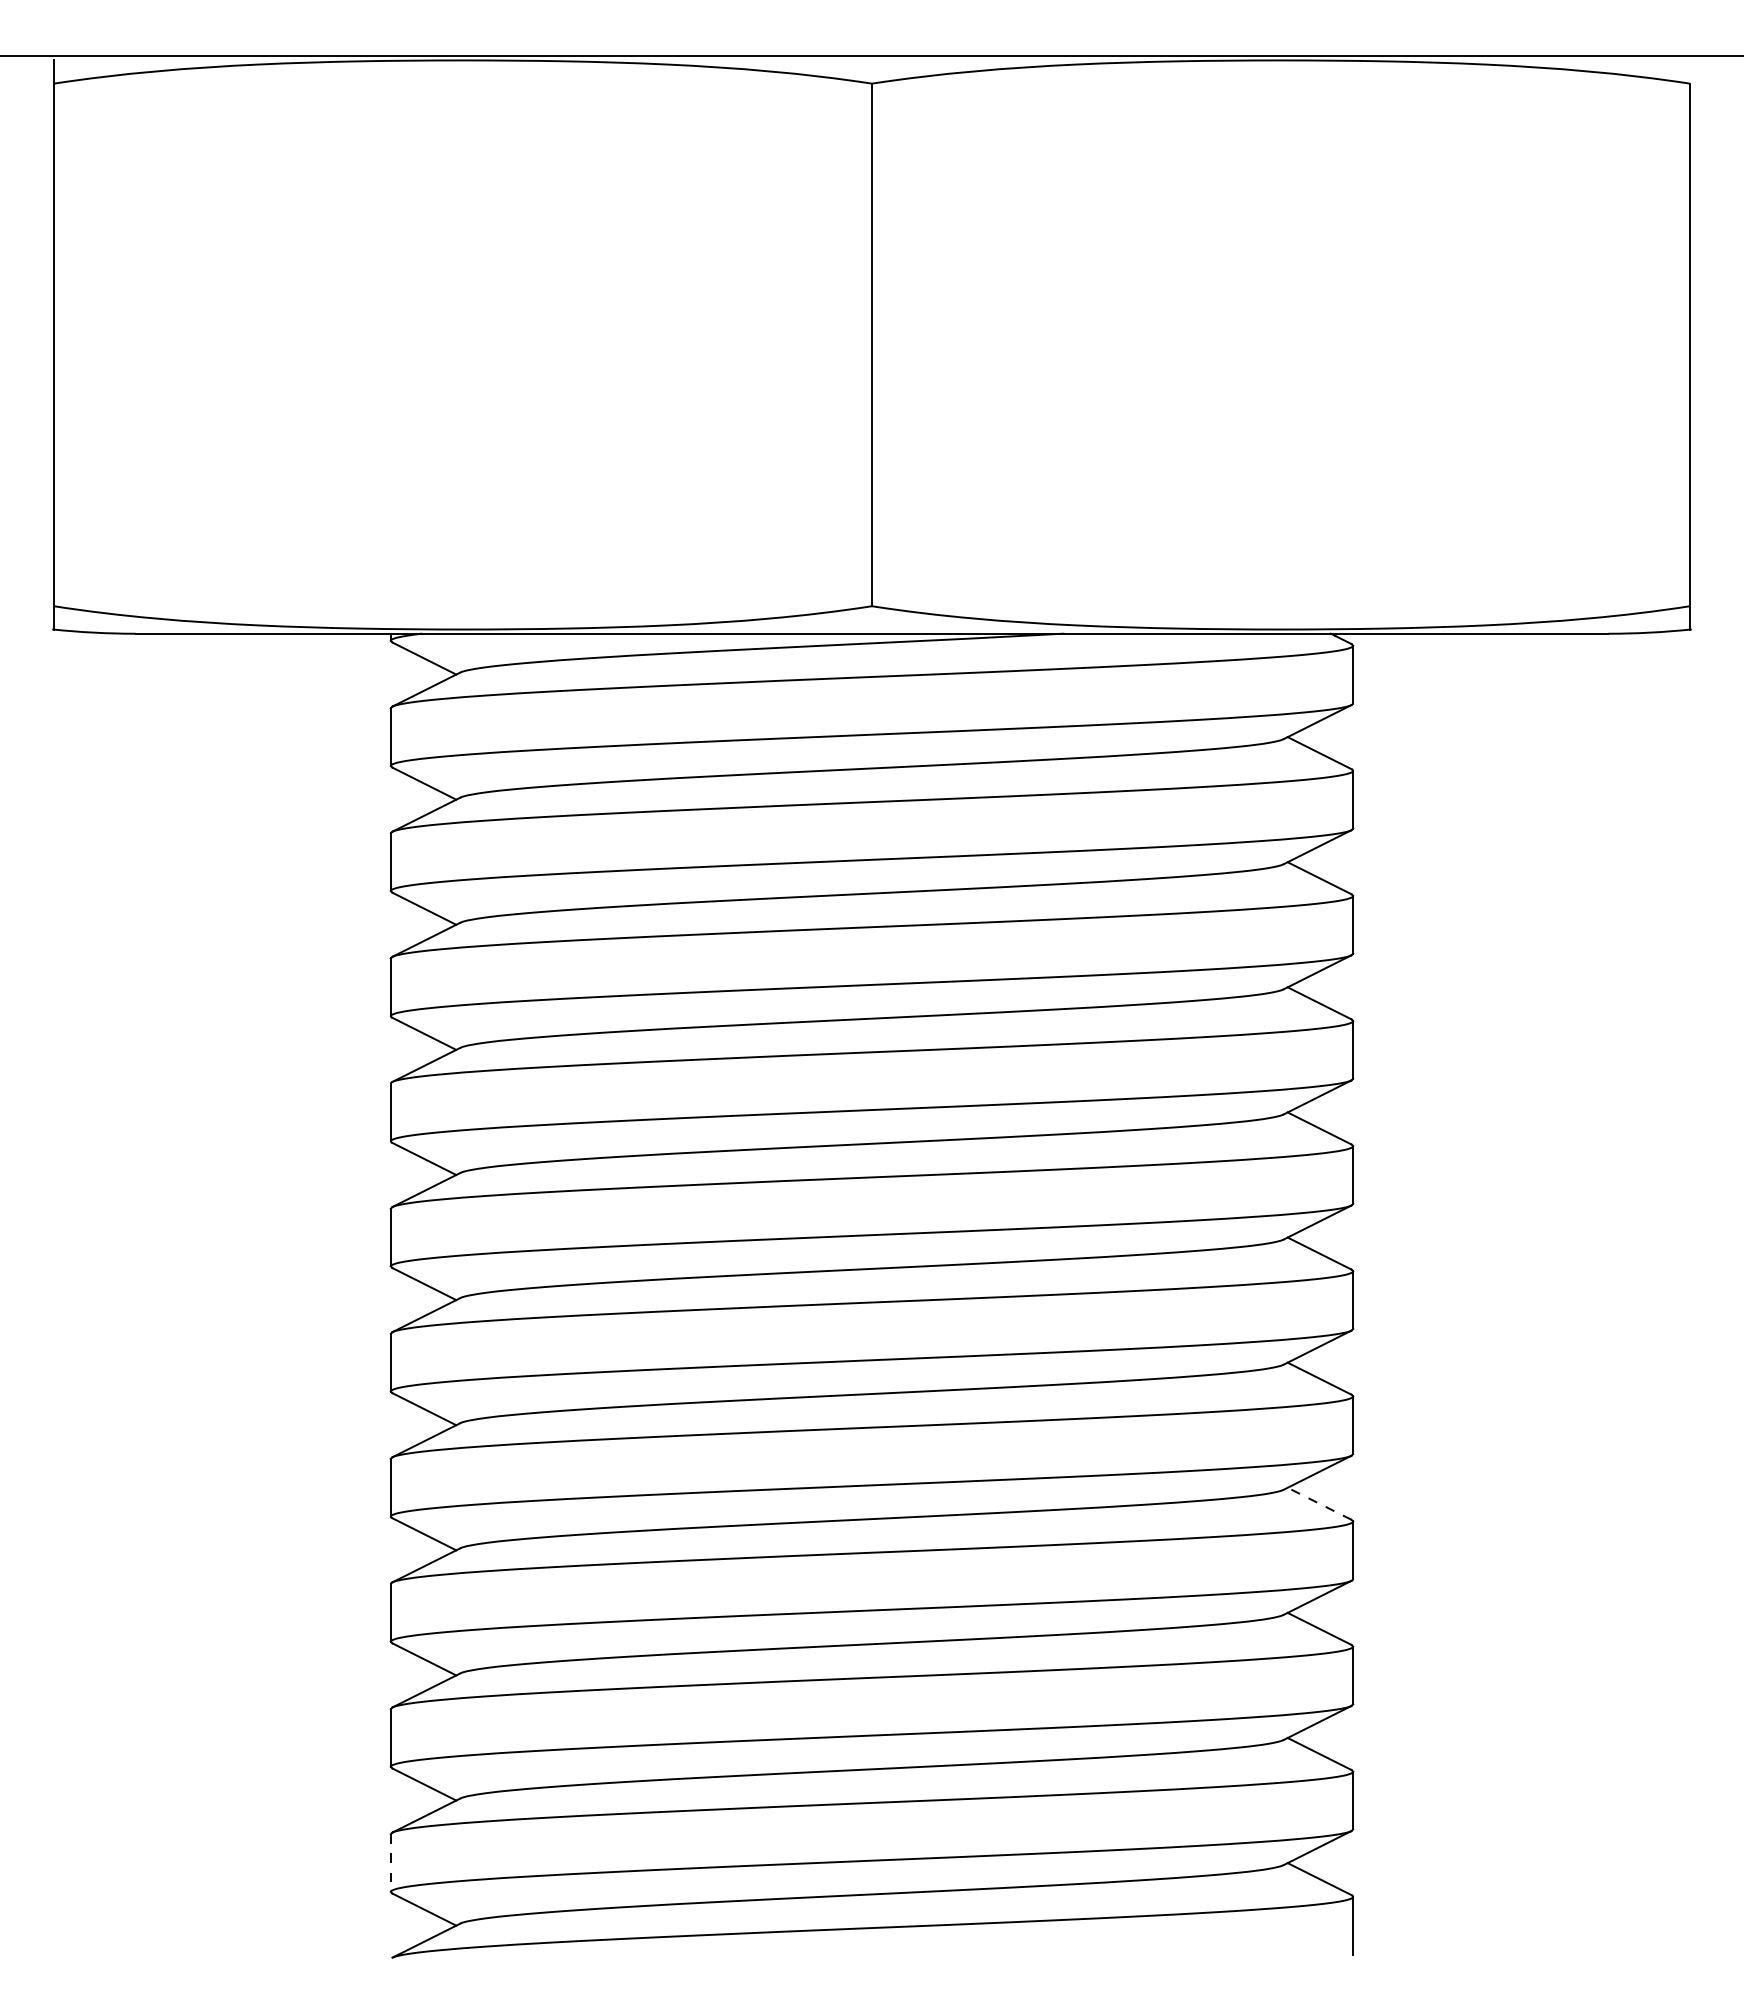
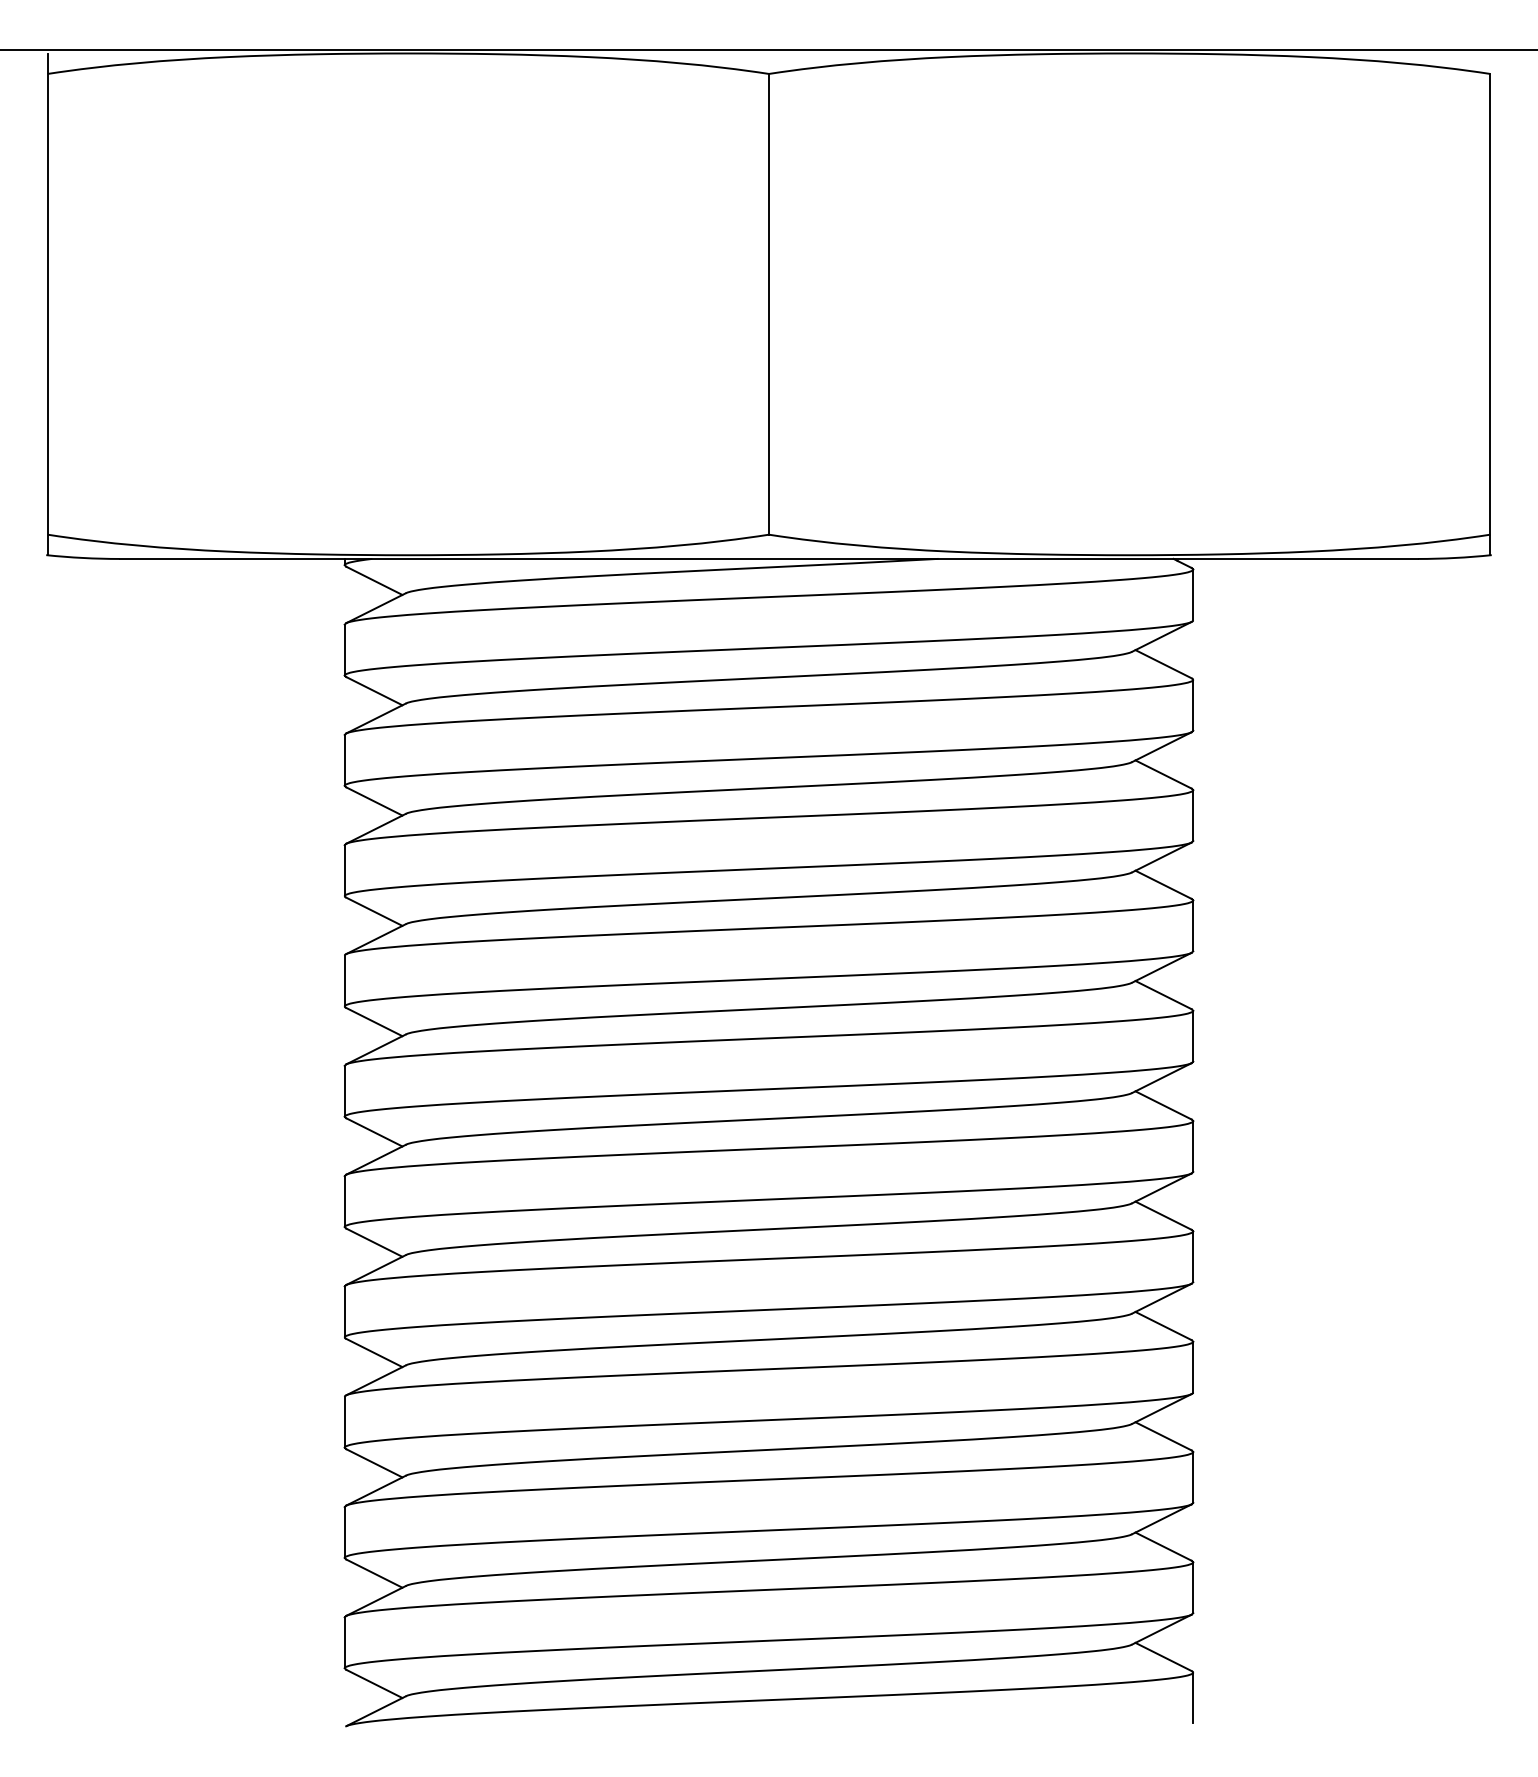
line: (1319, 1503) -> (1163, 1325), dashed -> solid
line: (390, 1863) -> (344, 1643), dashed -> solid

